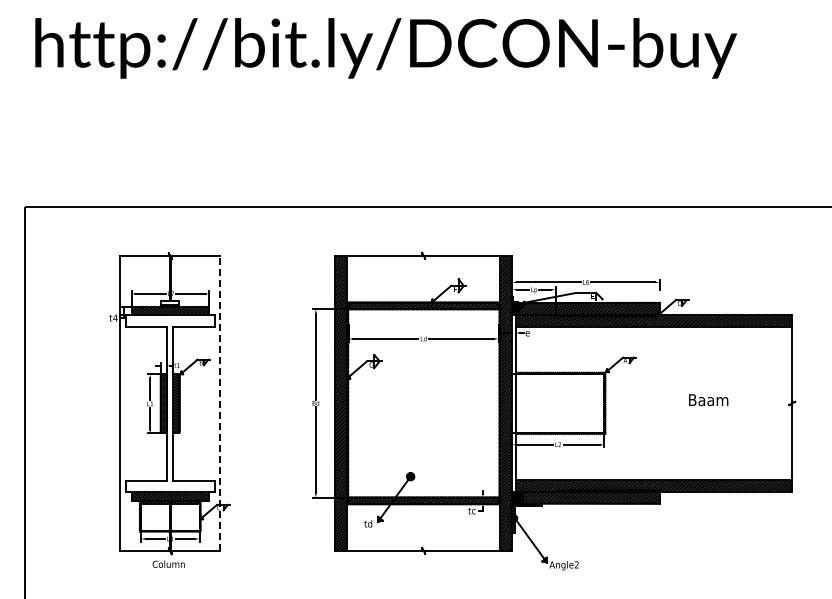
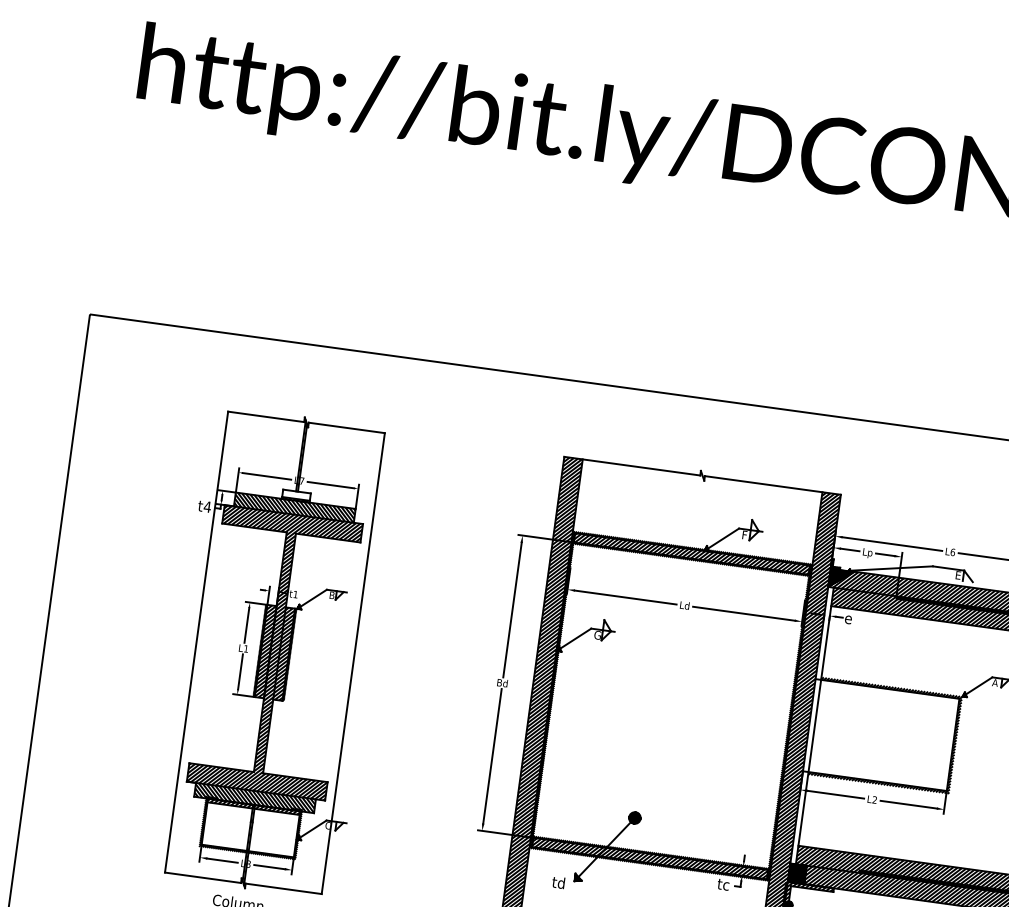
hatch: (170, 403) -> (275, 652), added
line: (220, 403) -> (353, 662), dashed -> solid

